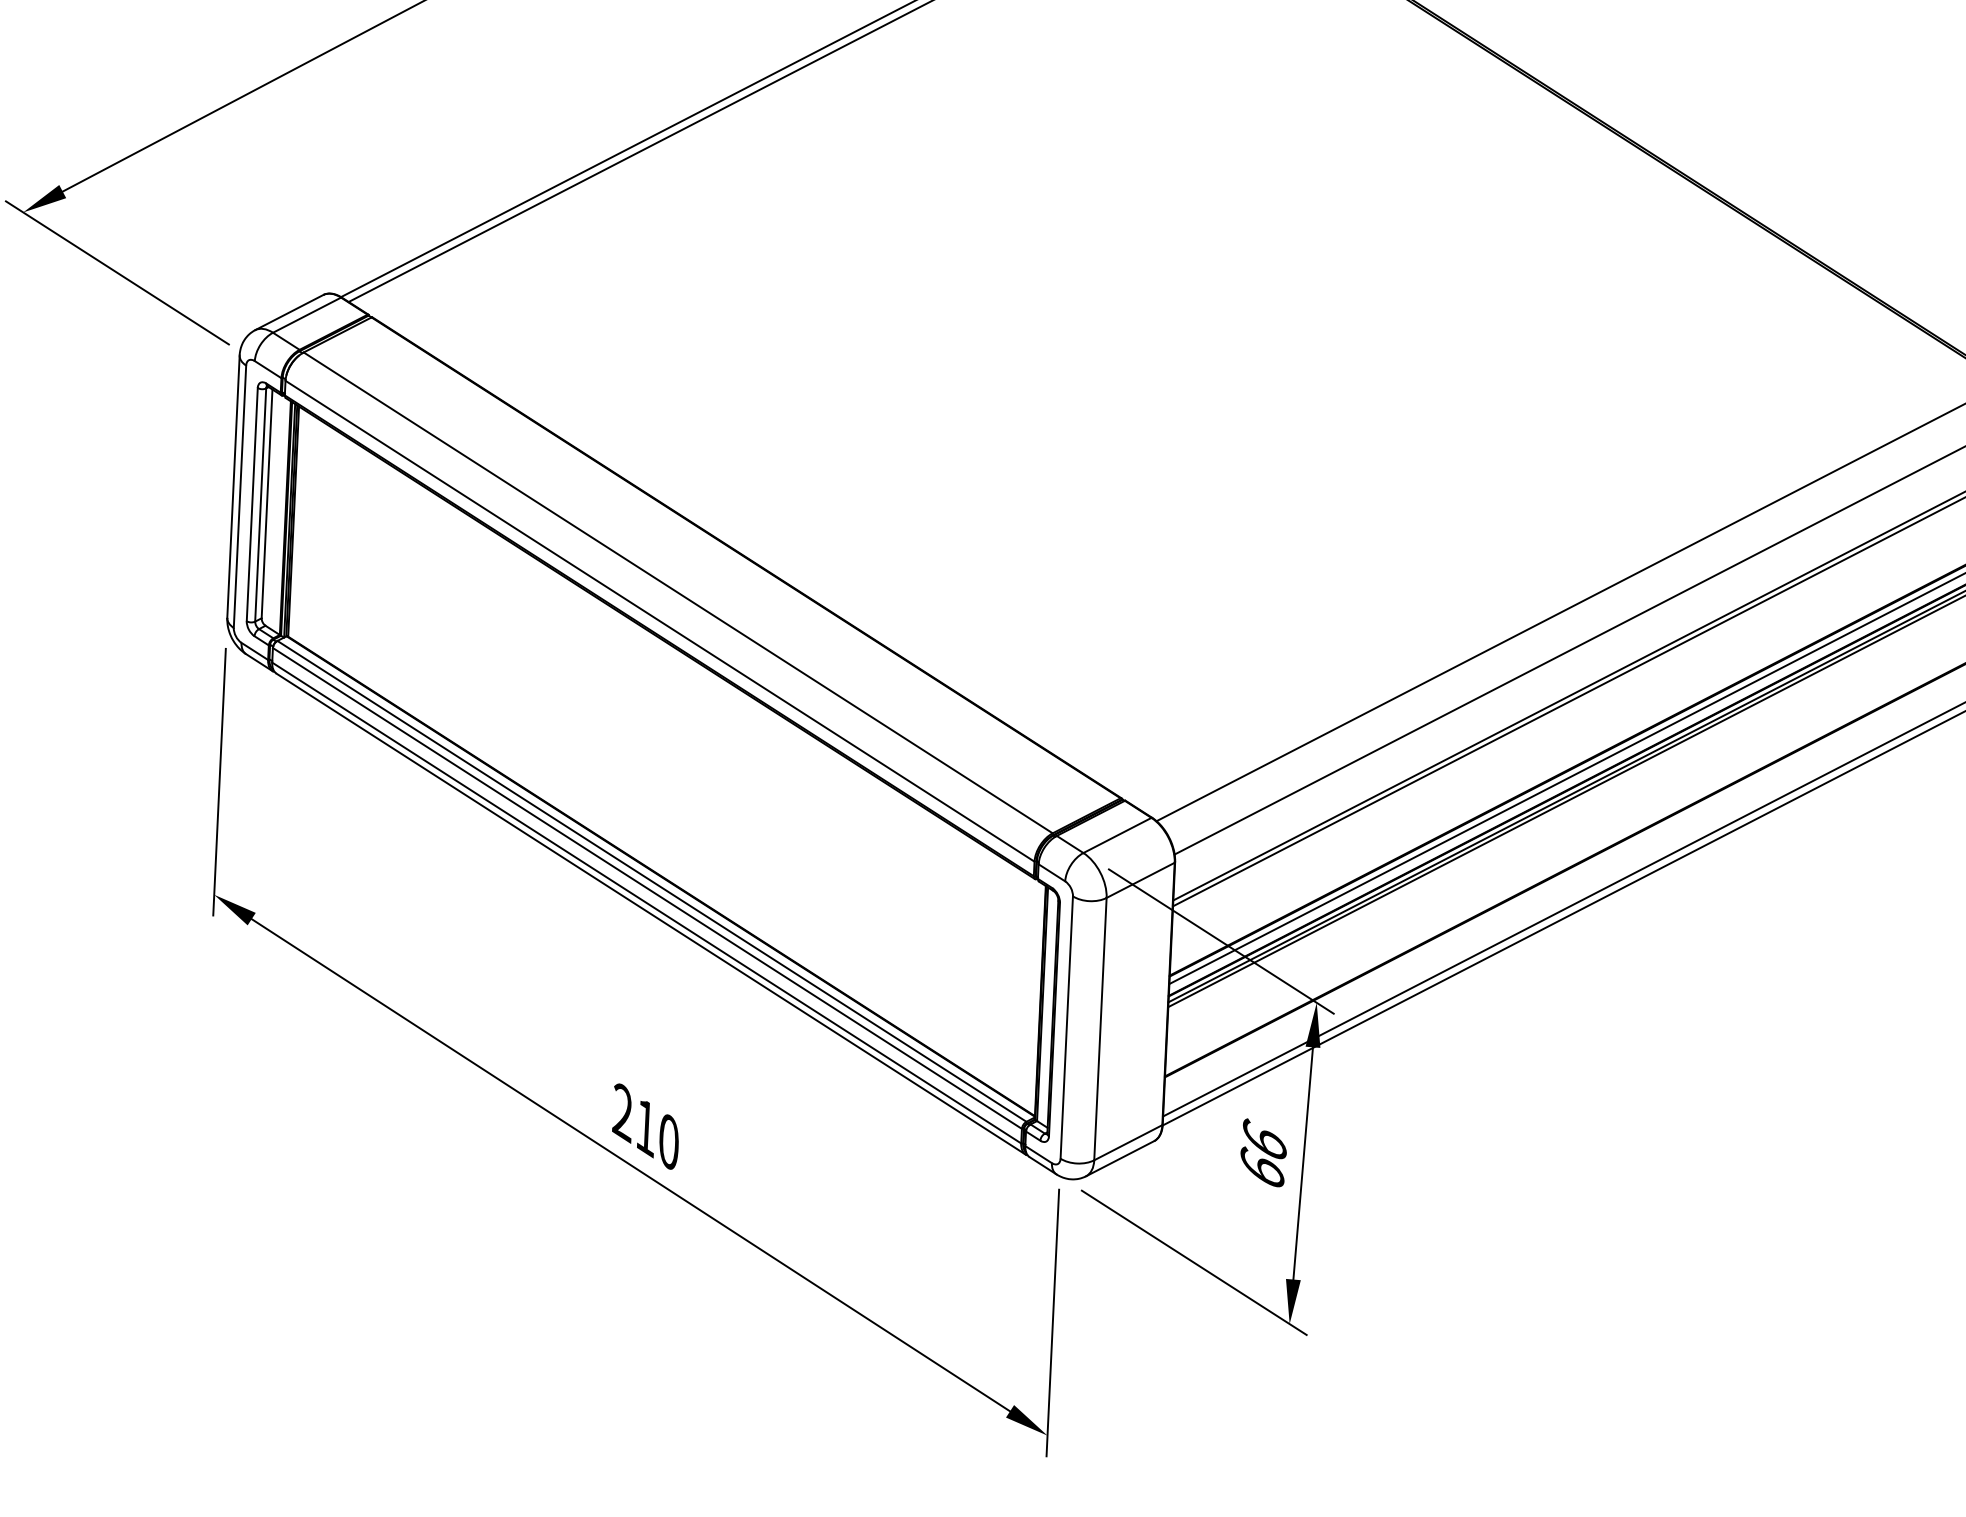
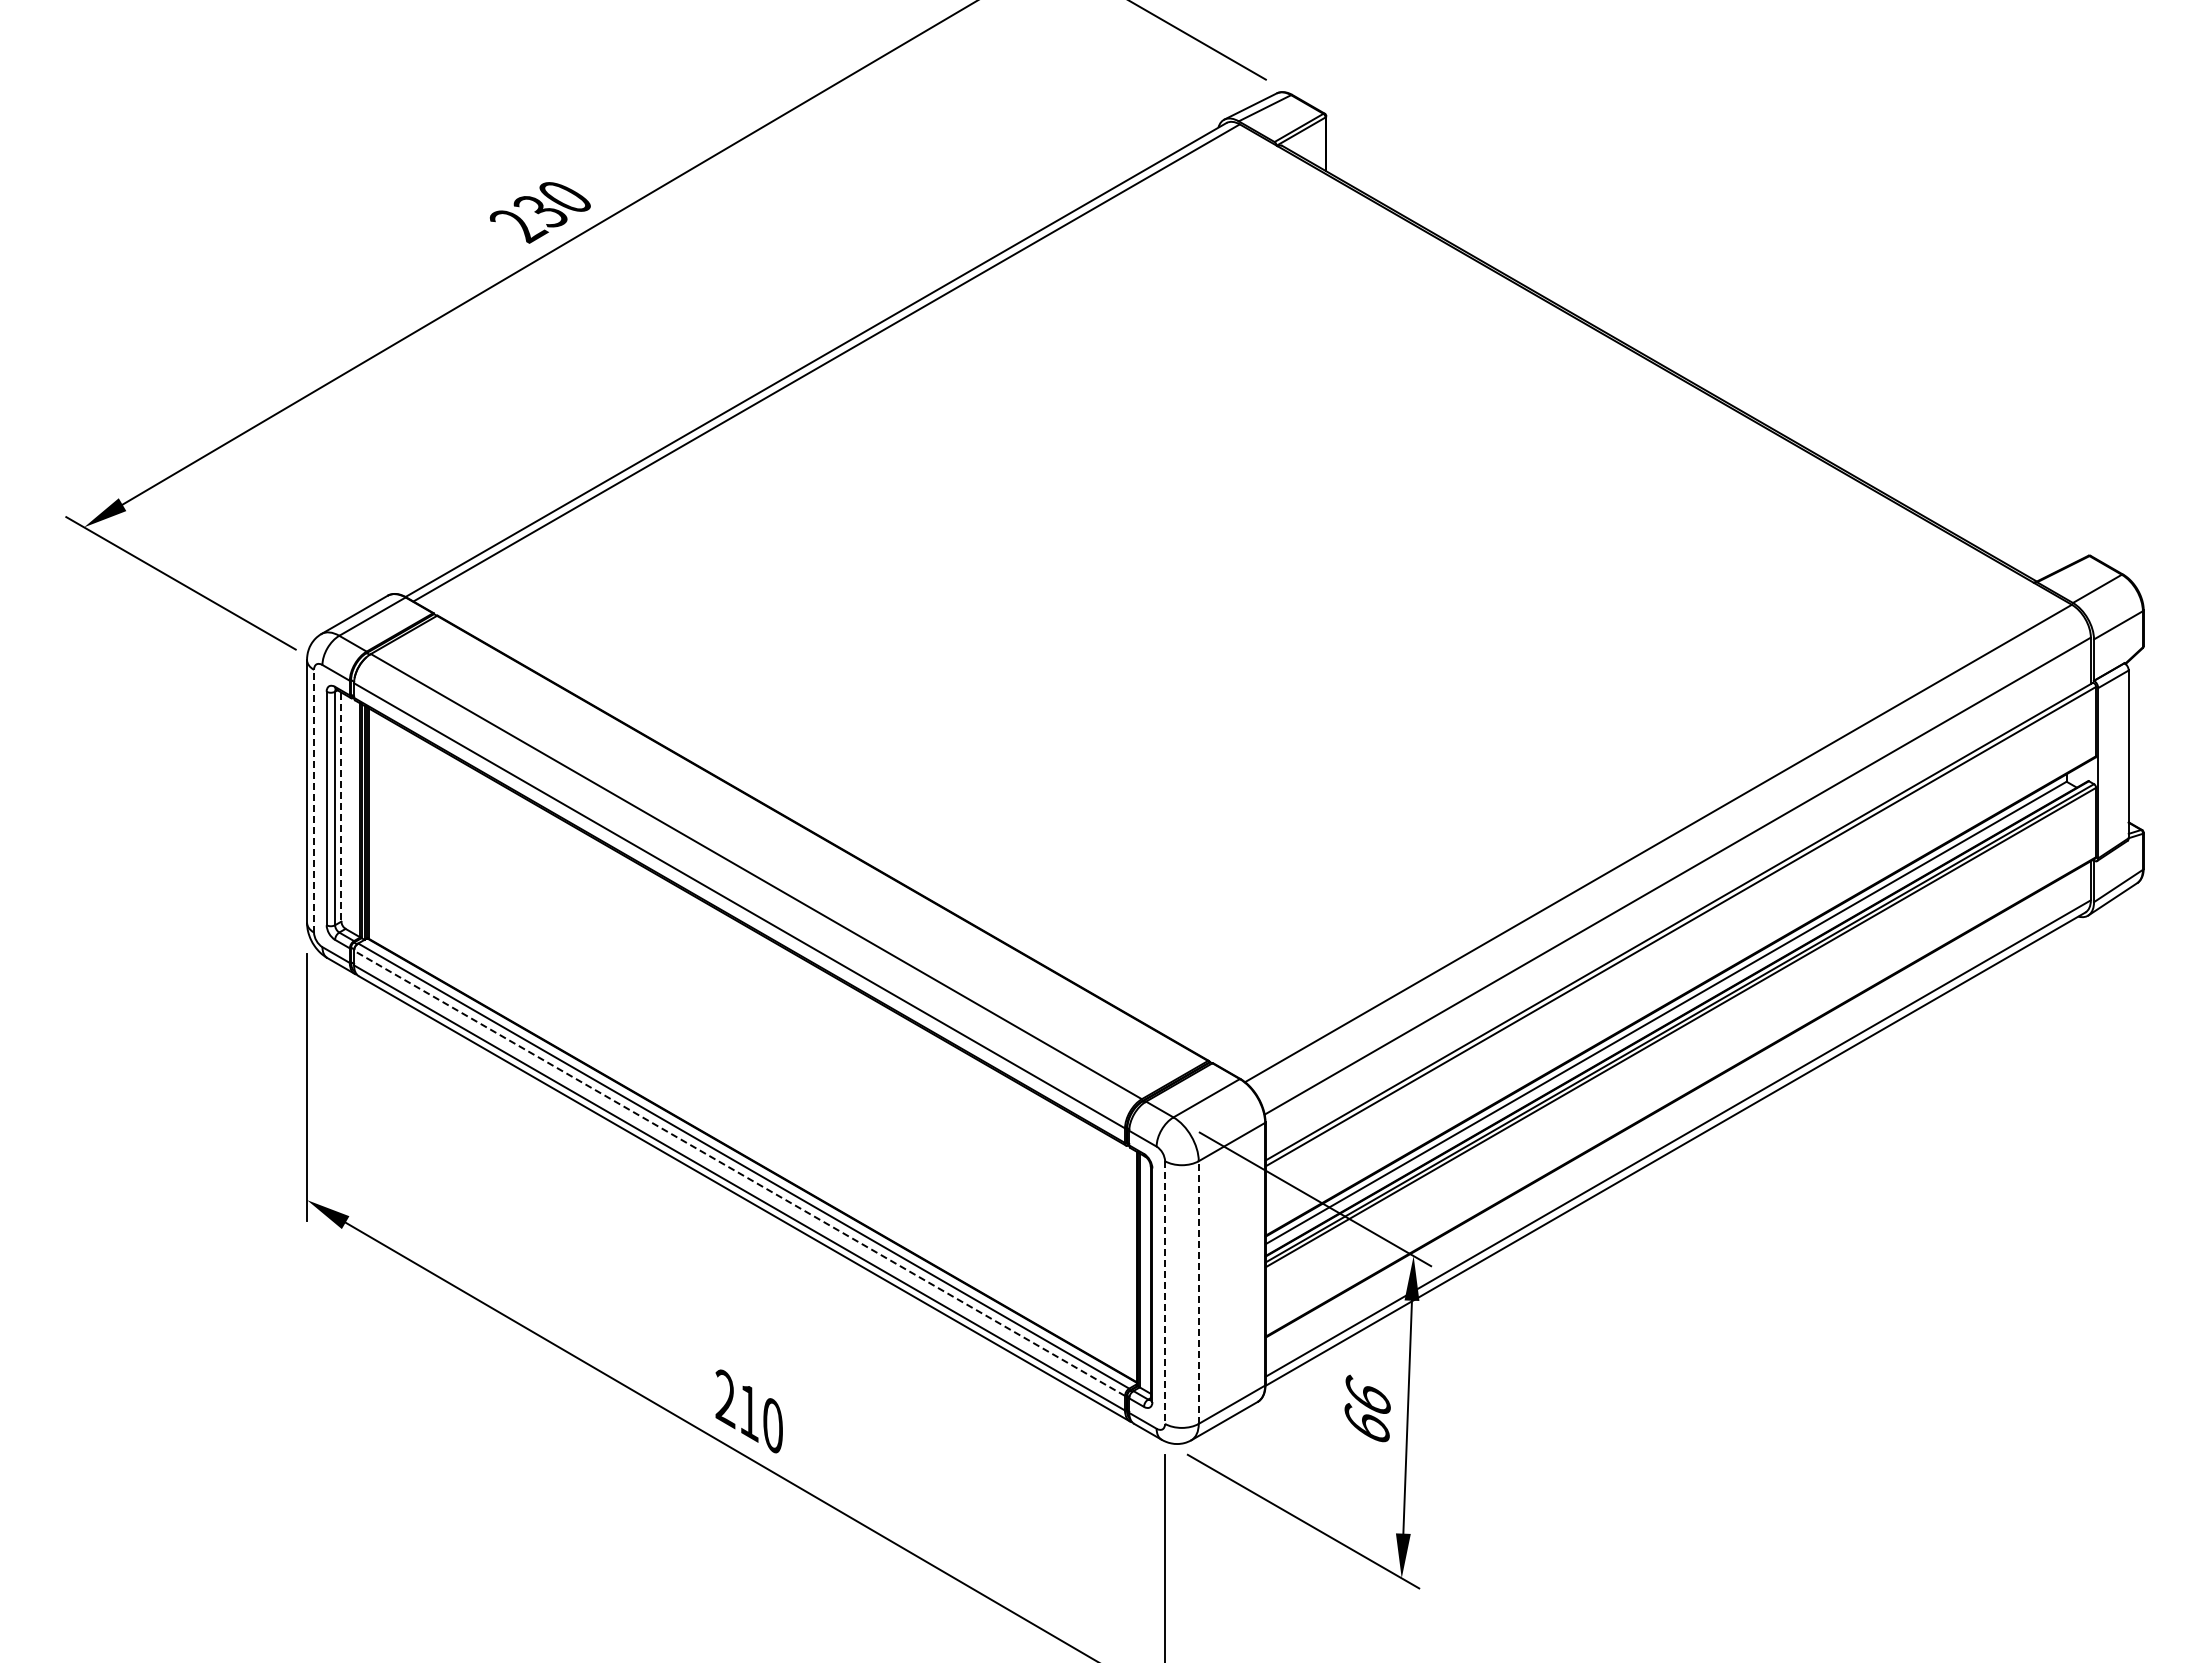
line: (240, 496) -> (314, 800), solid -> dashed
line: (267, 504) -> (341, 807), solid -> dashed
line: (647, 888) -> (739, 1173), solid -> dashed
line: (1067, 1028) -> (1165, 1293), solid -> dashed
line: (1100, 1029) -> (1198, 1292), solid -> dashed

